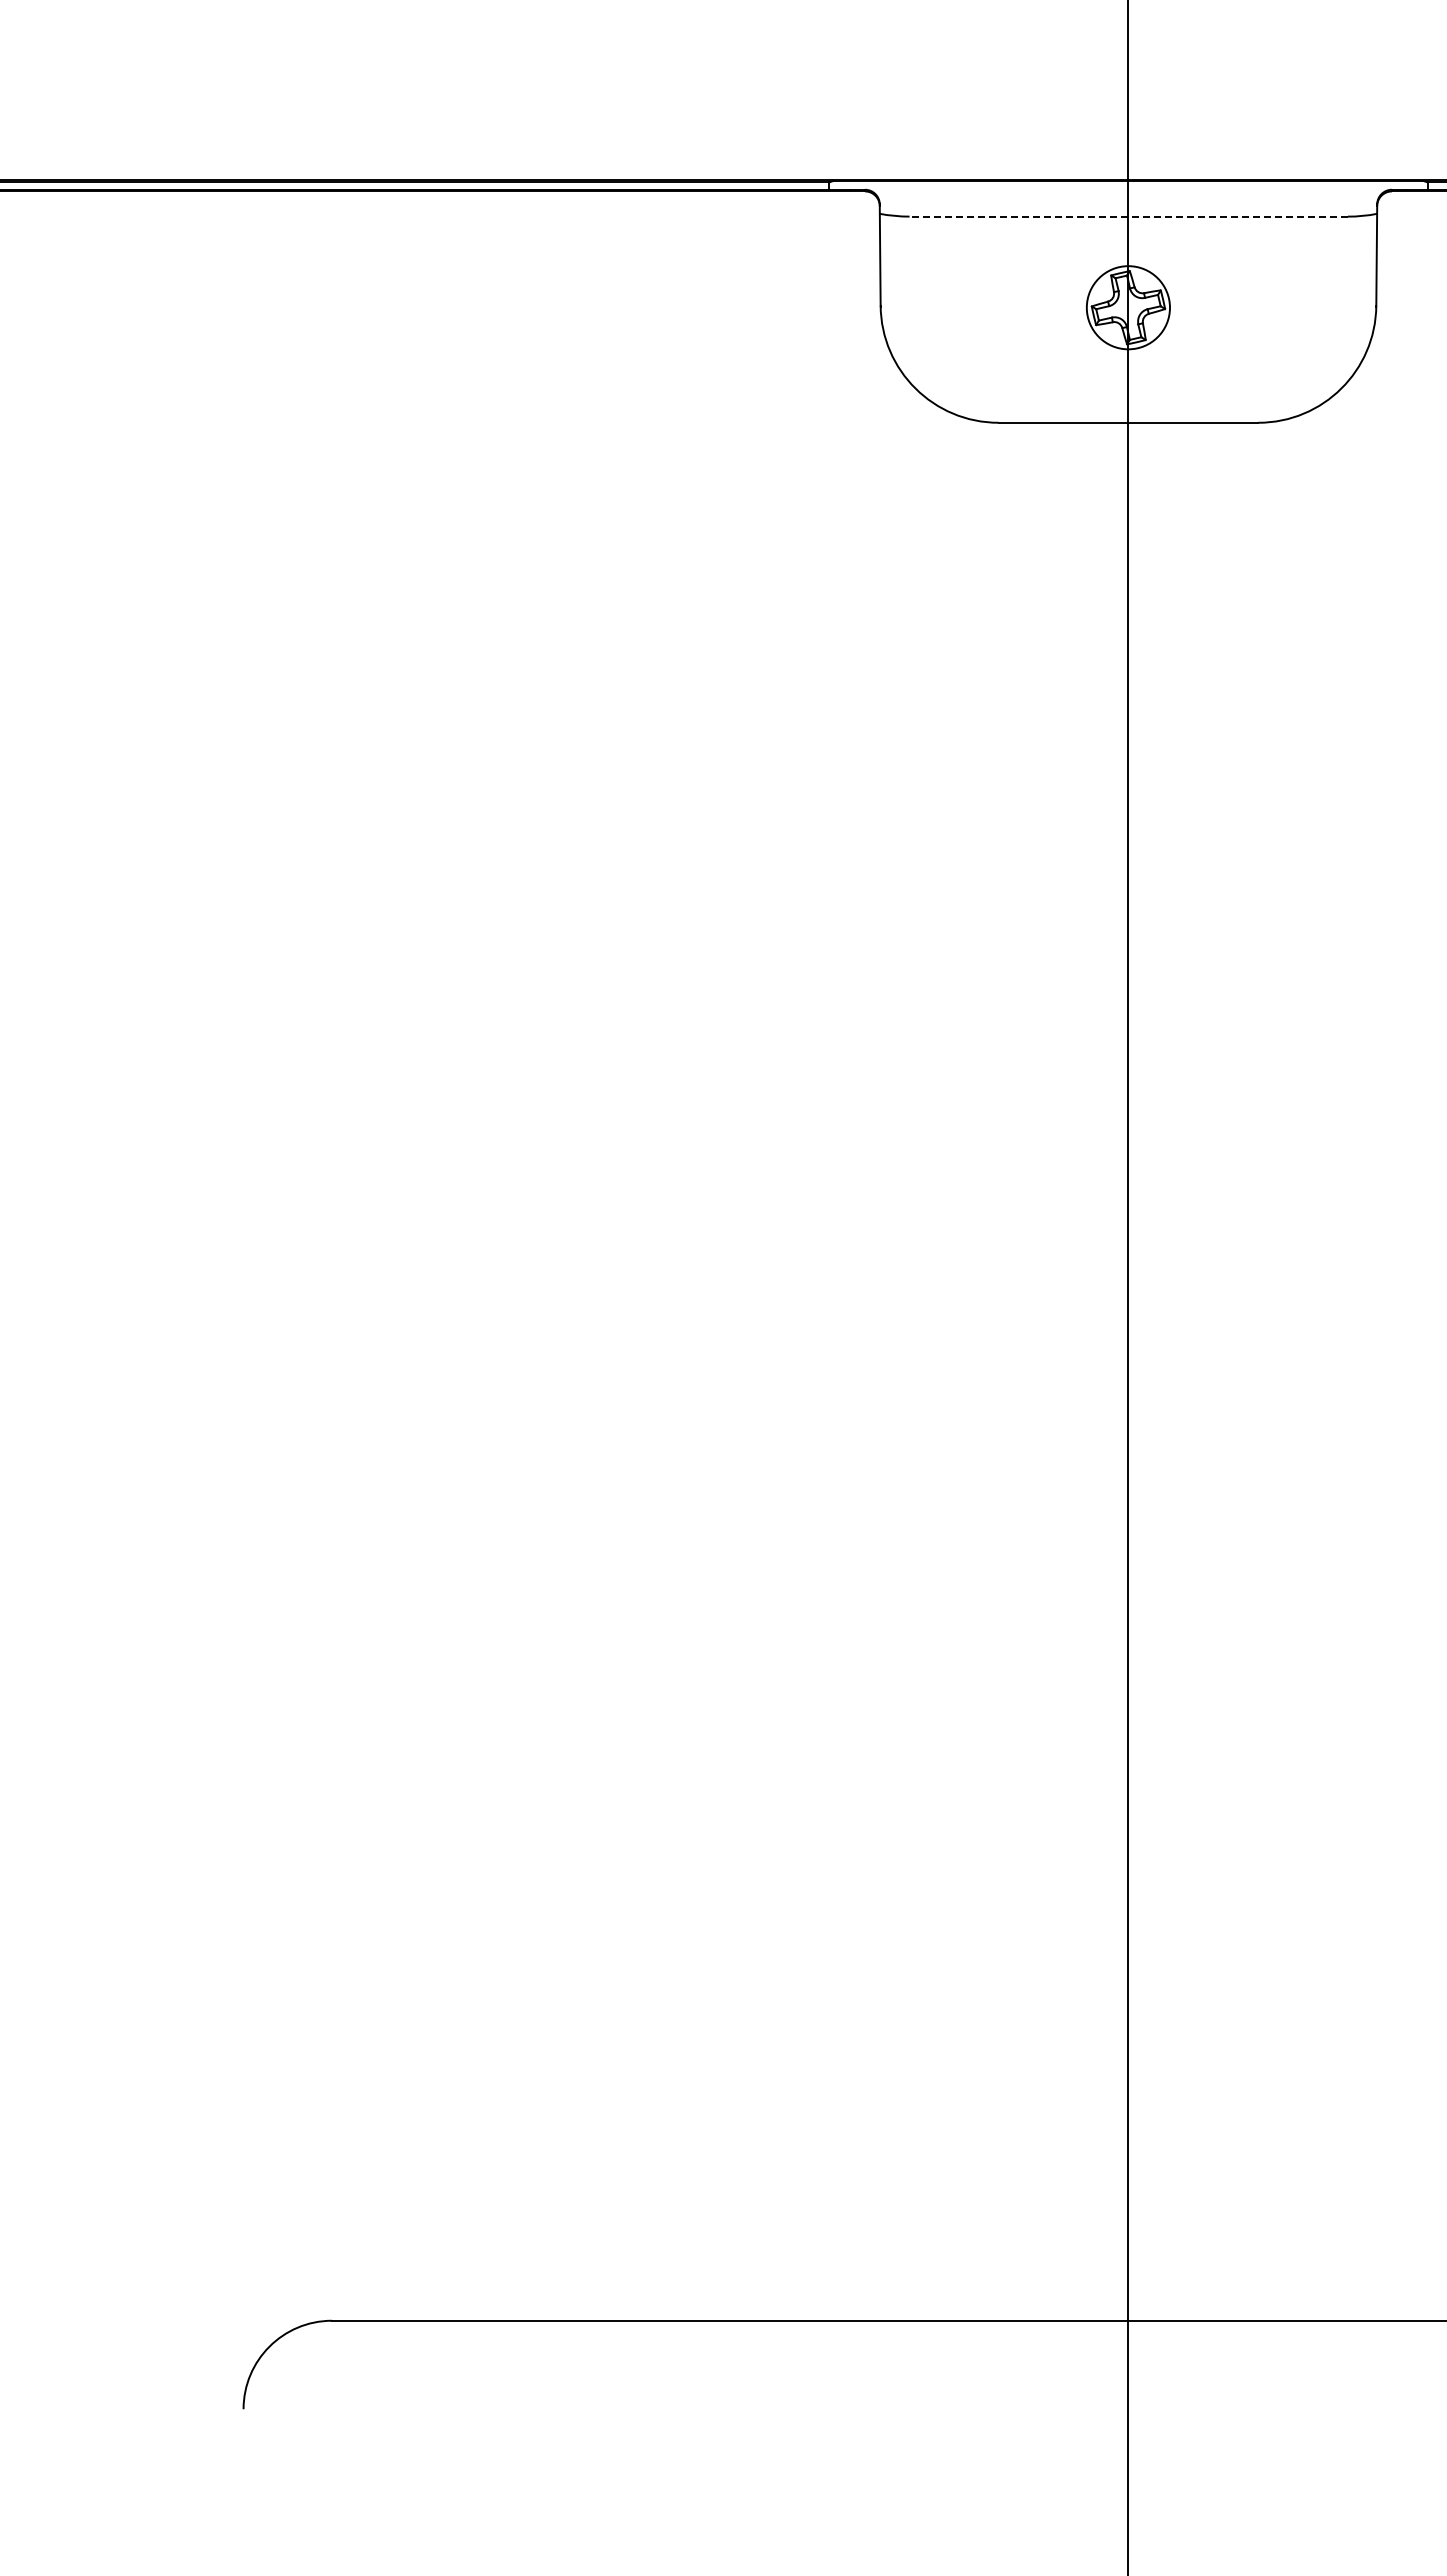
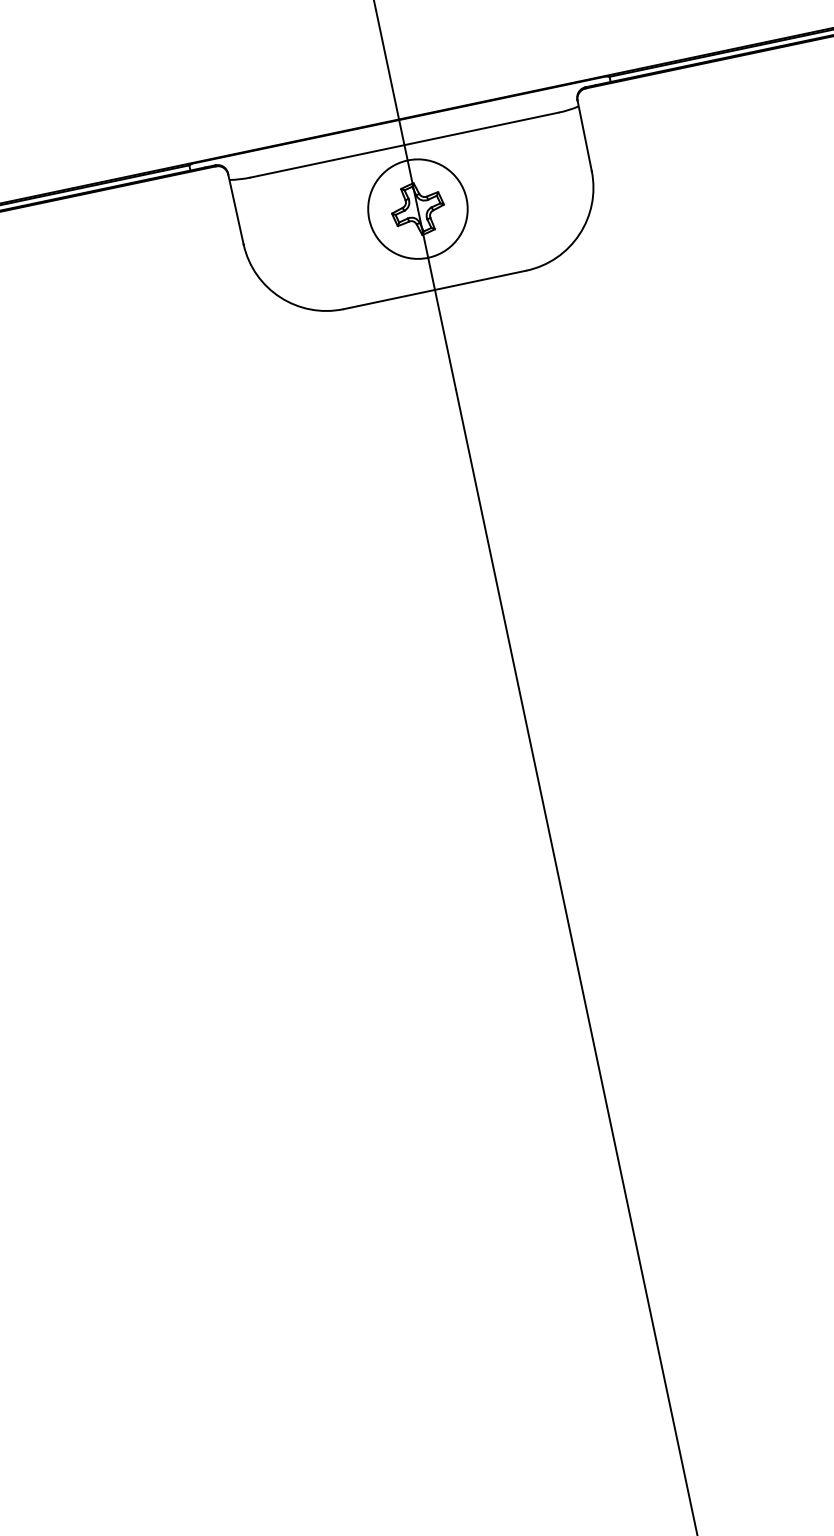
line: (1127, 216) -> (403, 145), dashed -> solid
circle: (1128, 307) -> (417, 208), size x1.67

